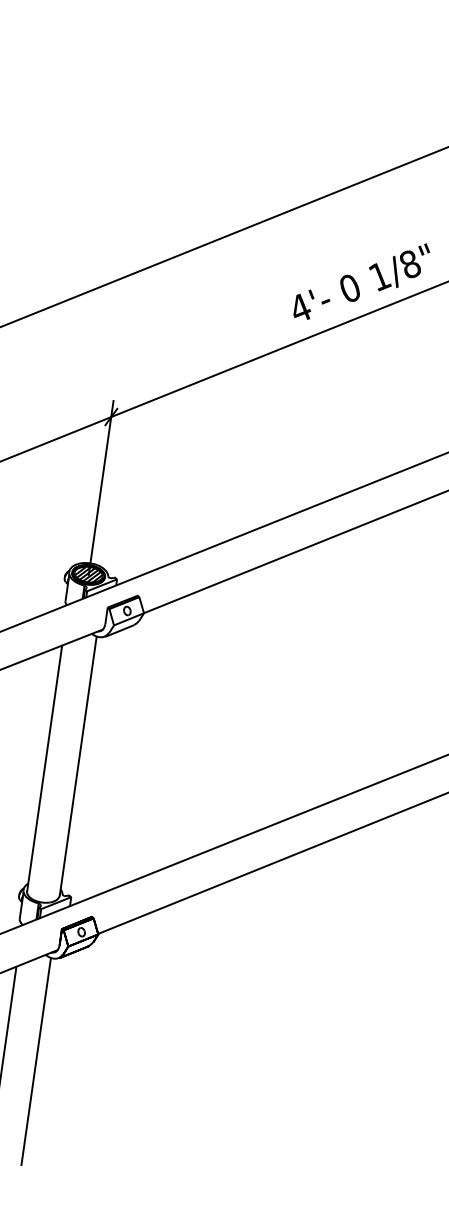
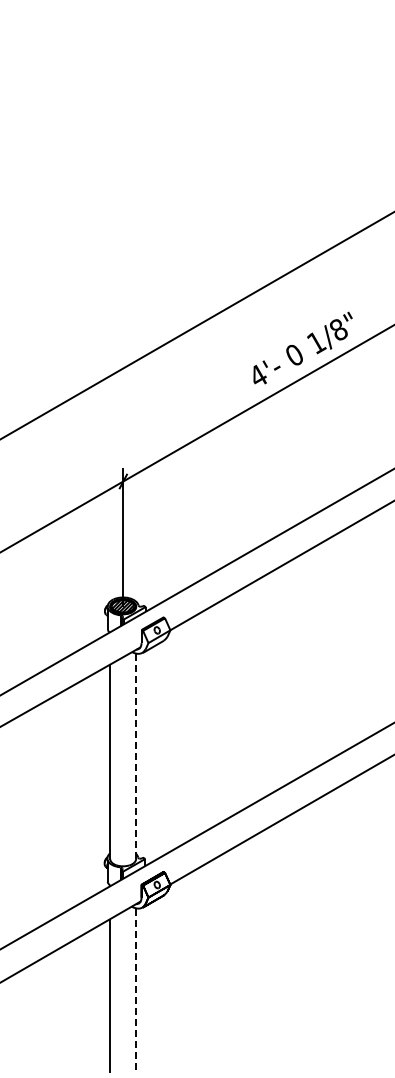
line: (78, 766) -> (136, 756), solid -> dashed
line: (36, 1062) -> (136, 991), solid -> dashed

